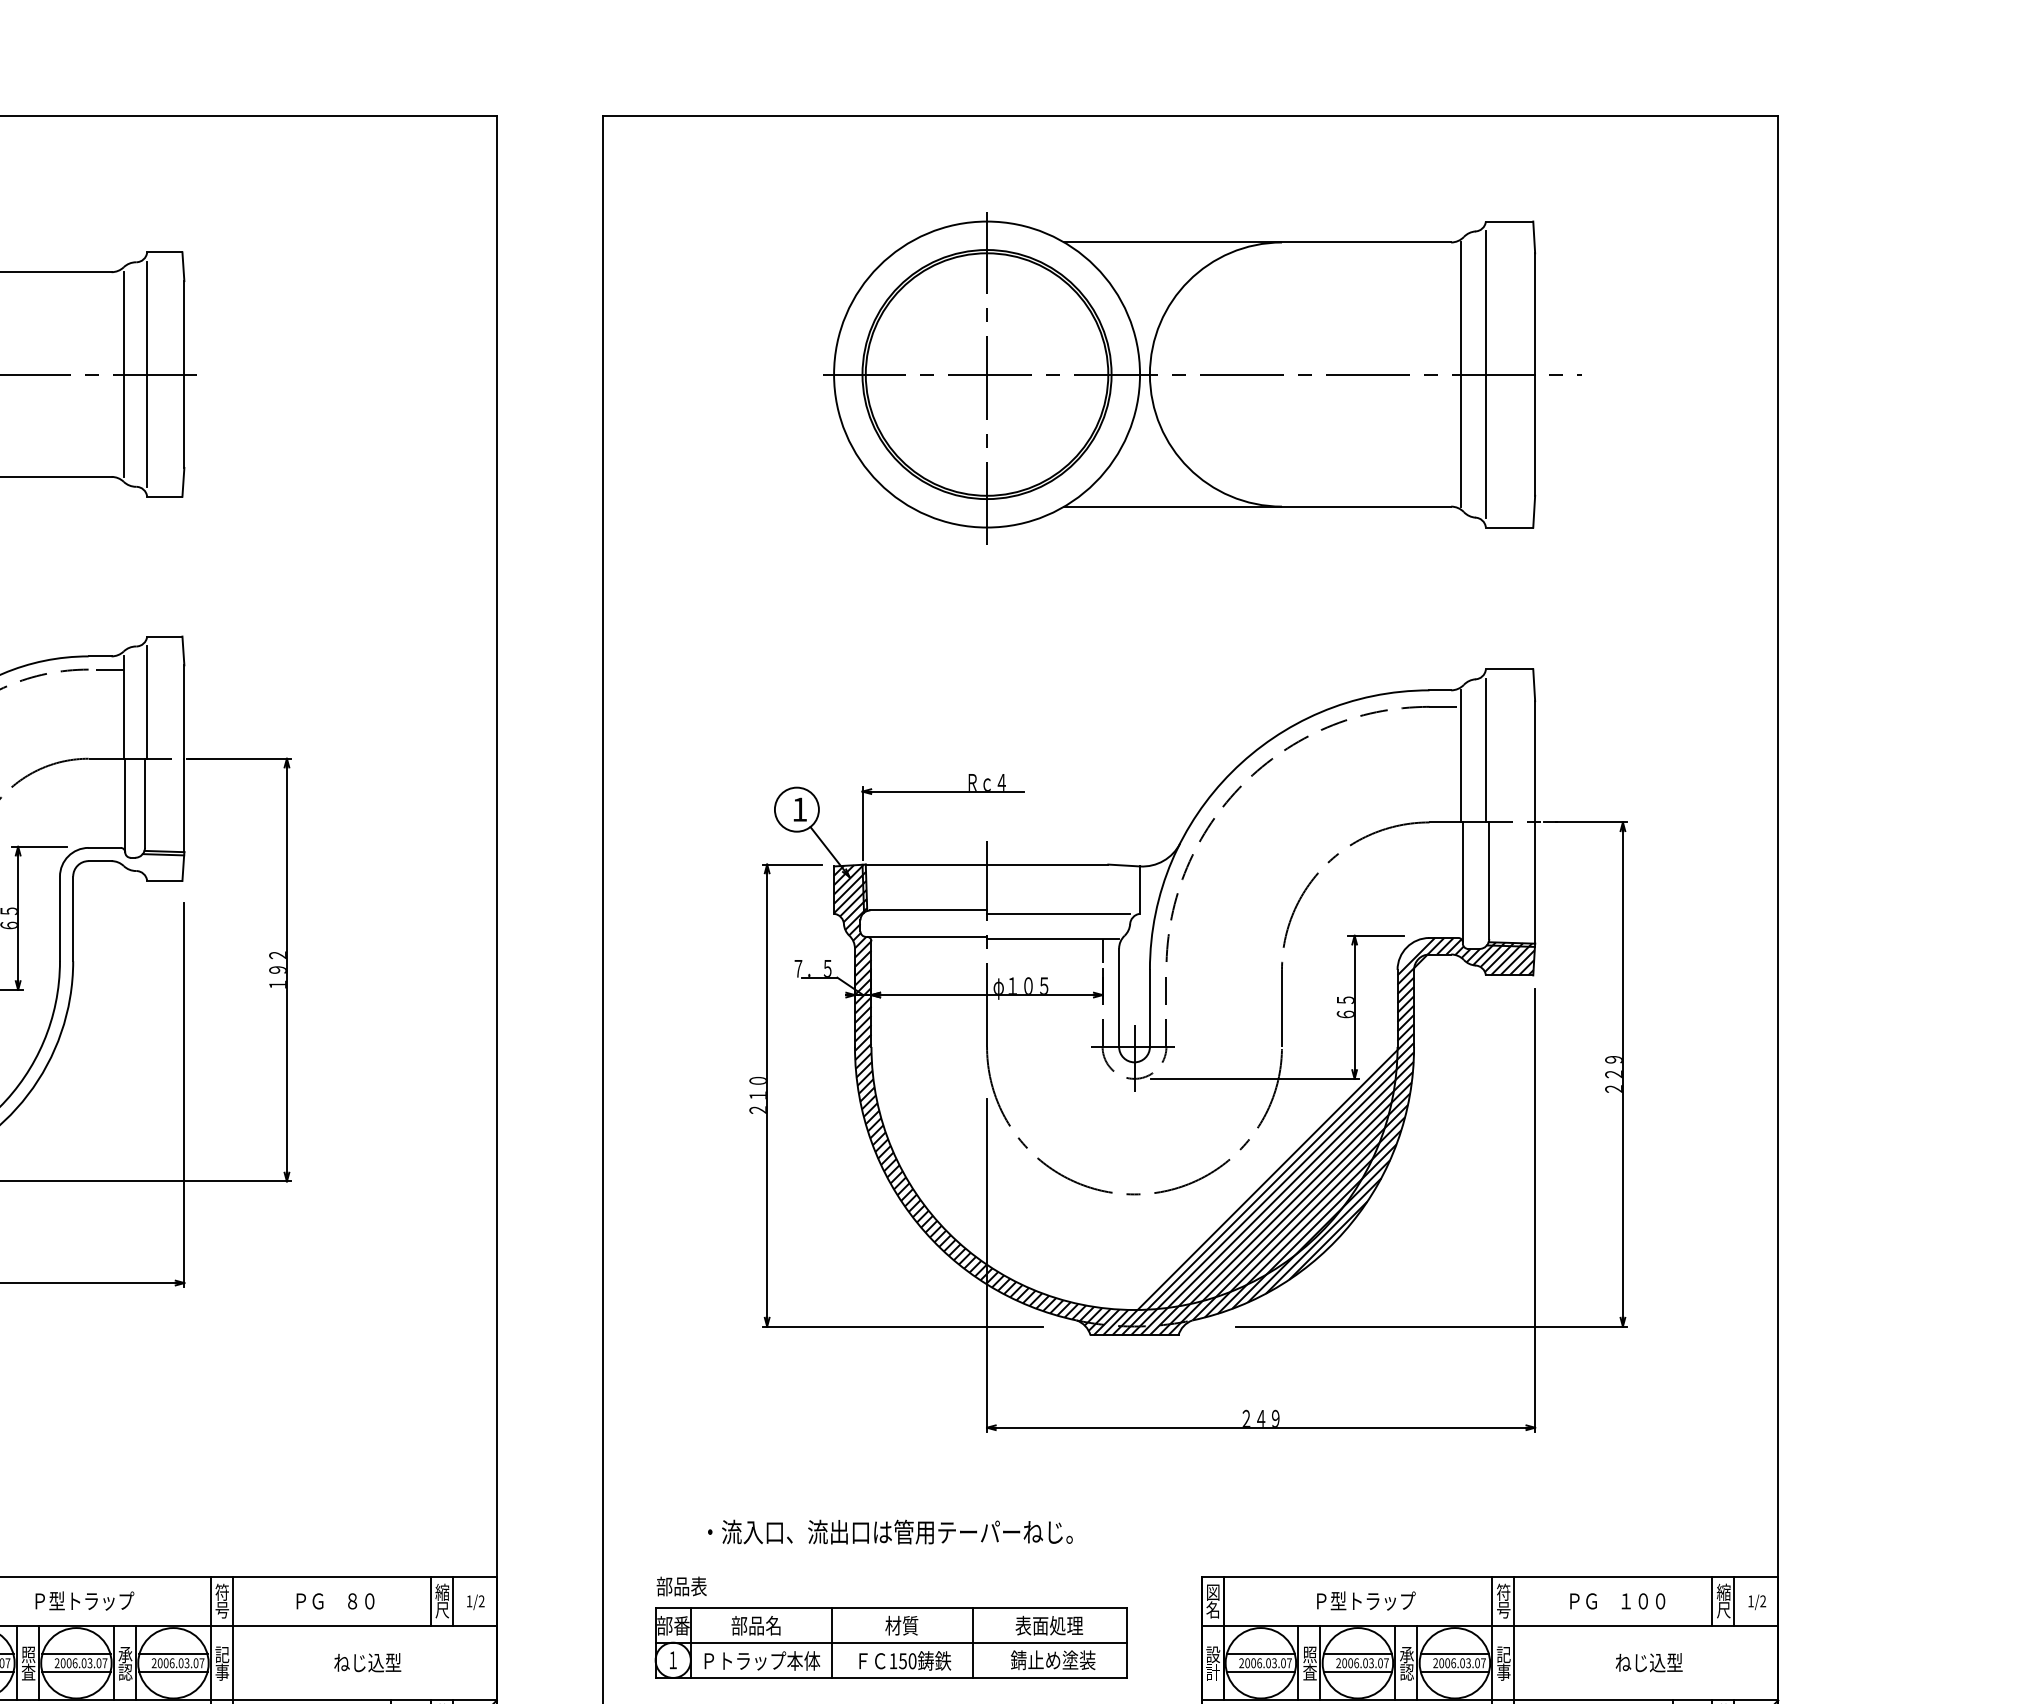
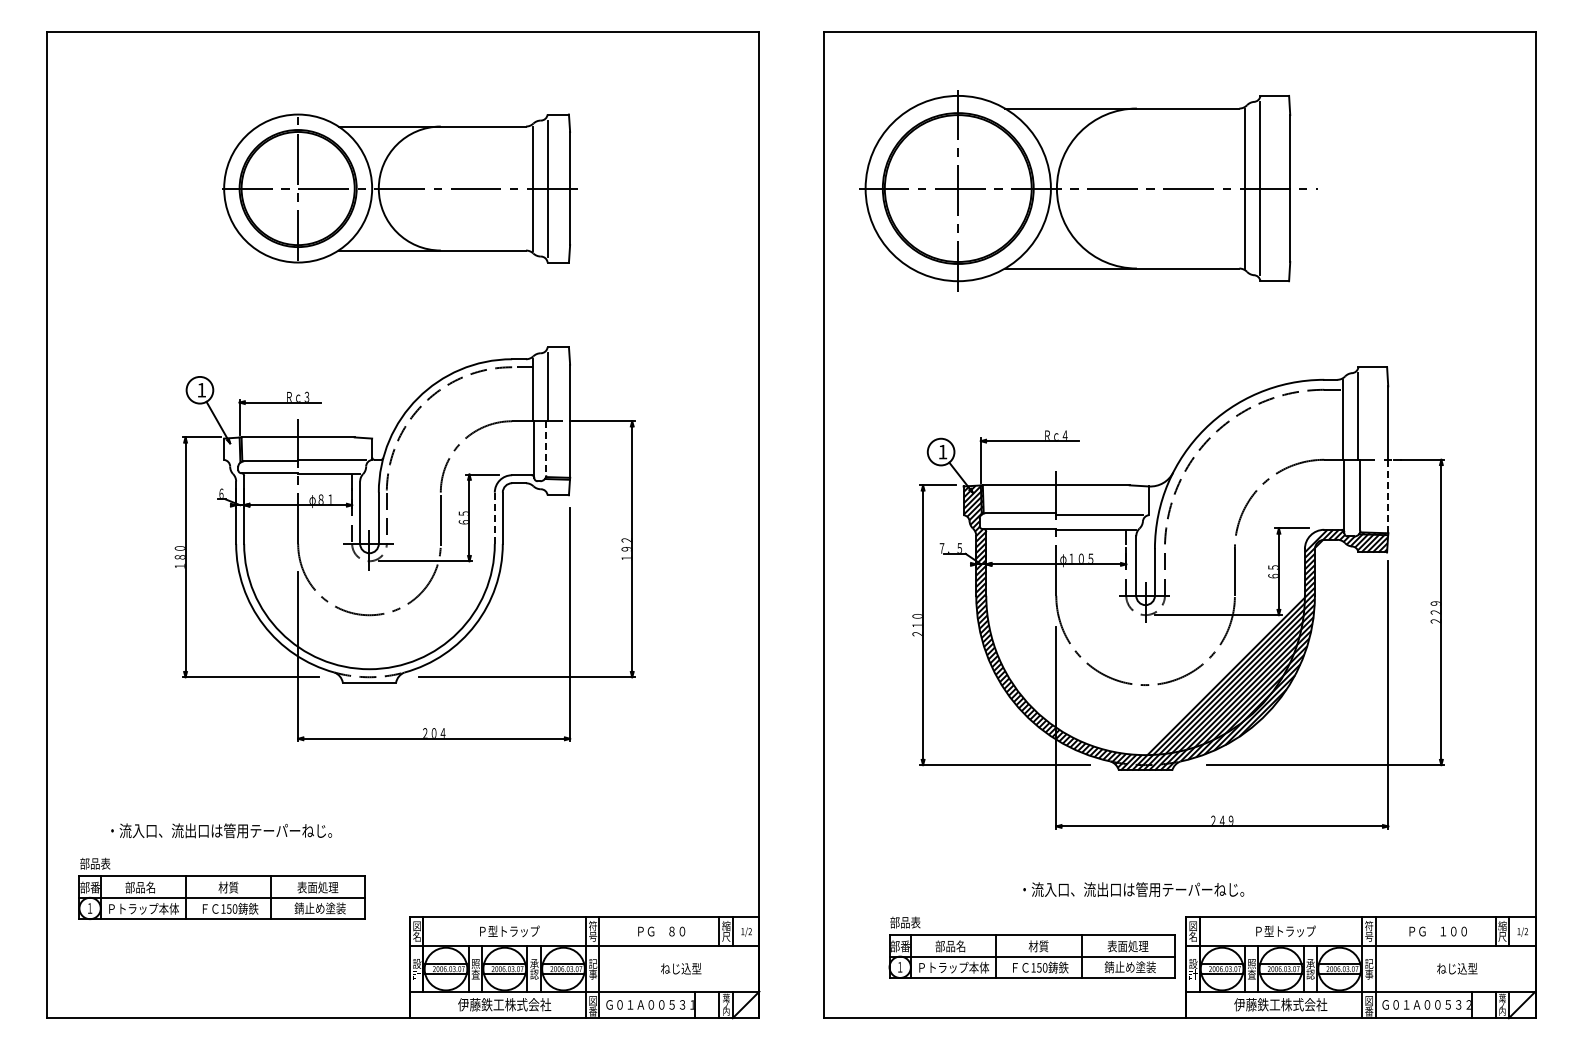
part: (1202, 377) -> (1088, 190), moved
line: (145, 803) -> (546, 448), solid -> dashed
line: (1535, 882) -> (1388, 496), solid -> dashed
line: (59, 919) -> (494, 518), solid -> dashed
text: (890, 1531) -> (1133, 889), moved
part: (890, 1627) -> (1031, 947), moved

